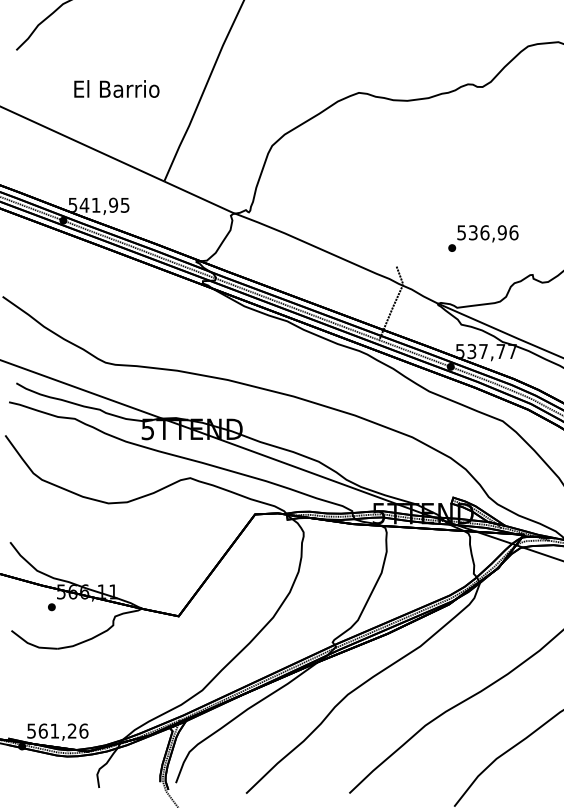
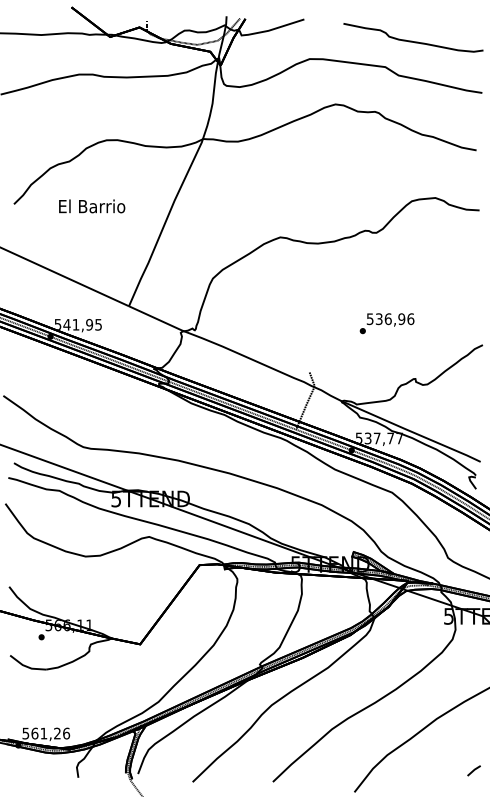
text: (117, 89) -> (92, 206), moved
text: (482, 238) -> (386, 323), moved

